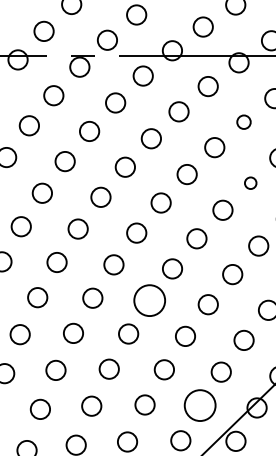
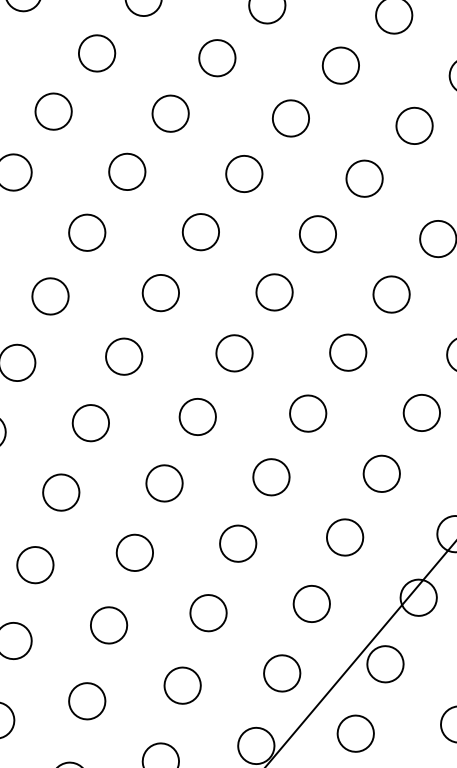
circle: (243, 121) -> (339, 64), size x1.43
circle: (250, 182) -> (364, 177), size x1.67
circle: (149, 300) -> (197, 416), size x0.62
circle: (199, 405) -> (310, 603), size x0.62

